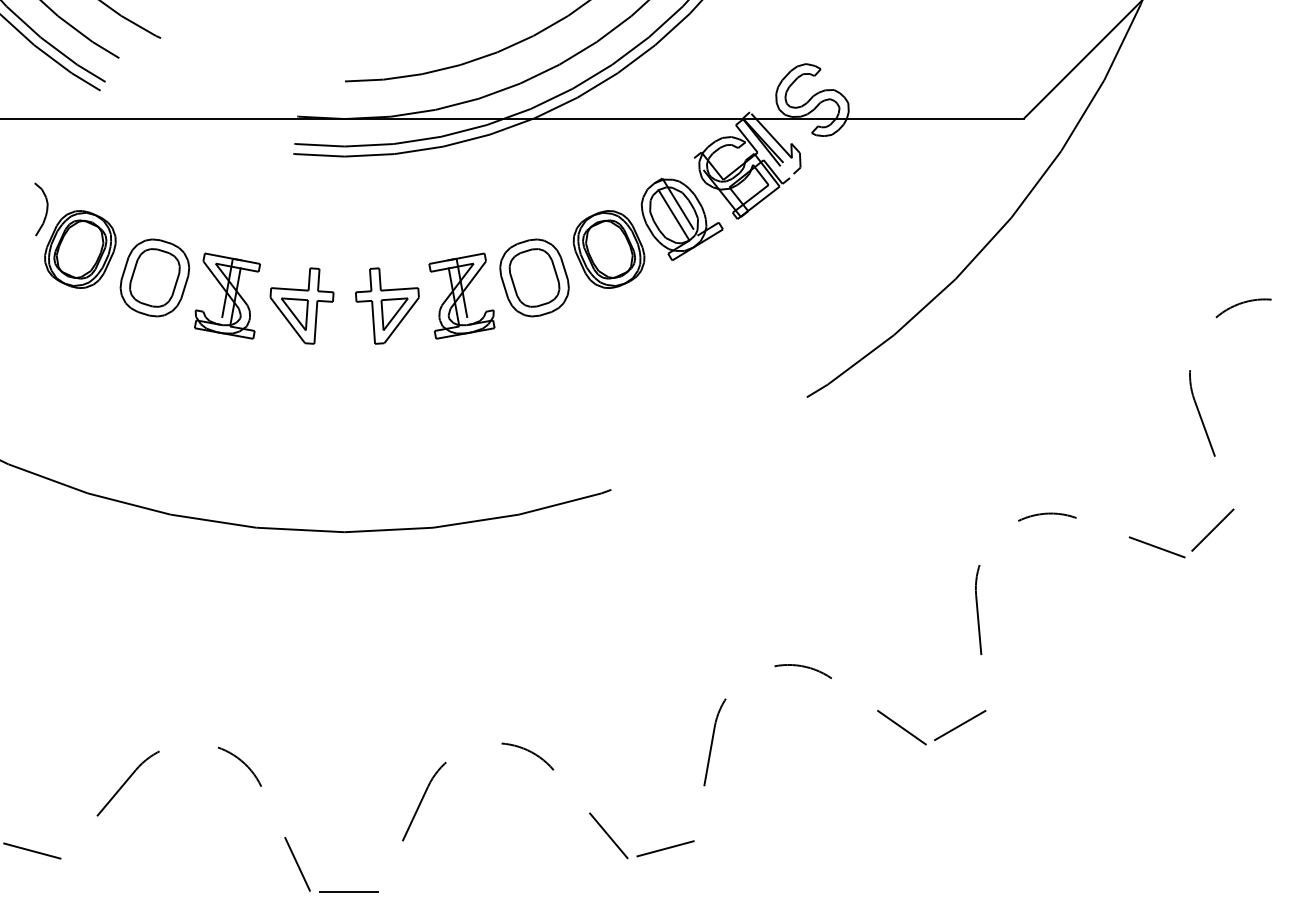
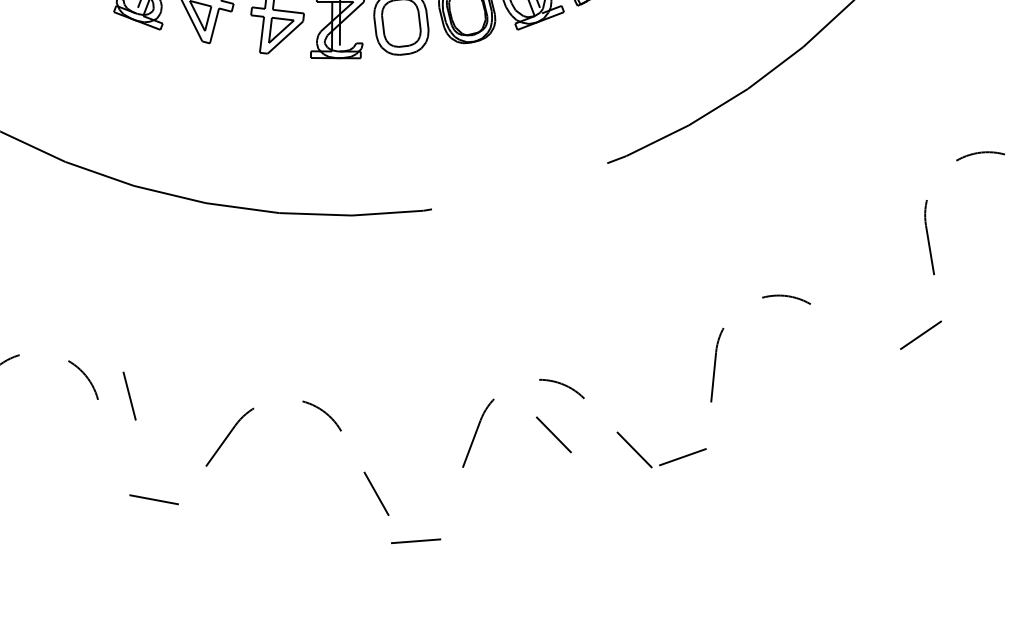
line: (1156, 547) -> (871, 340), removed
line: (803, 727) -> (553, 434), added
line: (665, 848) -> (416, 541), moved
line: (297, 864) -> (129, 396), moved

